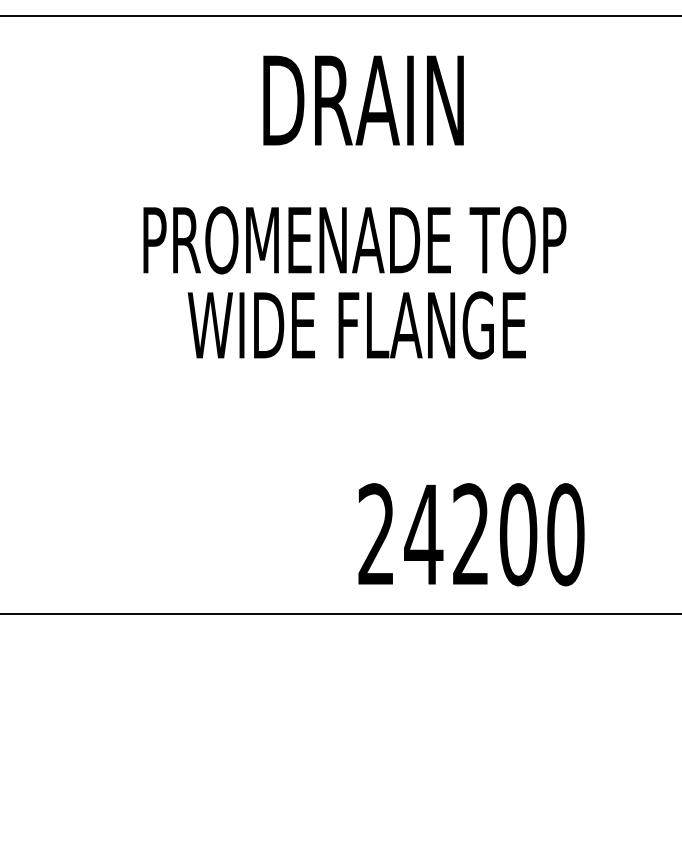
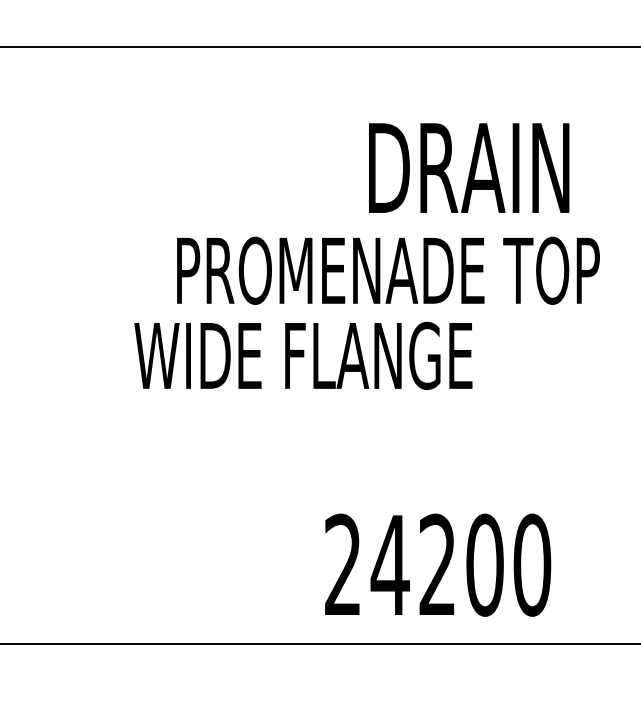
text: (363, 100) -> (469, 168), moved
text: (356, 325) -> (303, 356), moved
text: (471, 534) -> (438, 565), moved

